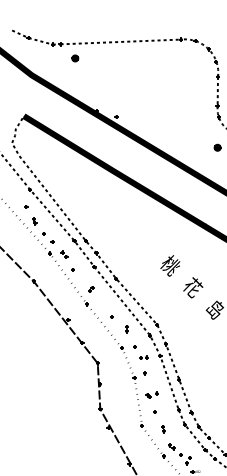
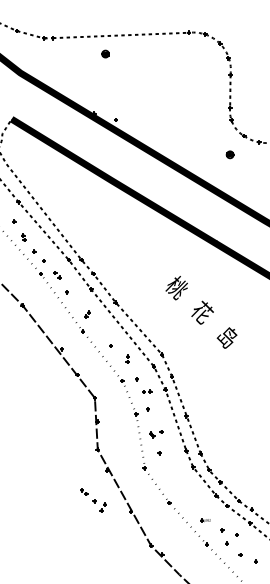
part: (75, 57) -> (105, 53), moved
part: (162, 428) -> (168, 471), removed
part: (179, 454) -> (93, 500), moved

